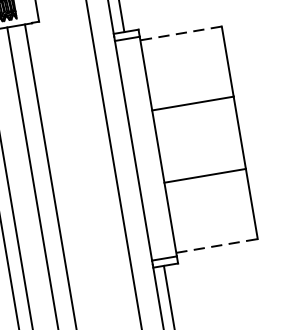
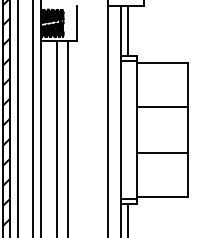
line: (180, 32) -> (162, 62), dashed -> solid
line: (216, 245) -> (162, 196), dashed -> solid

